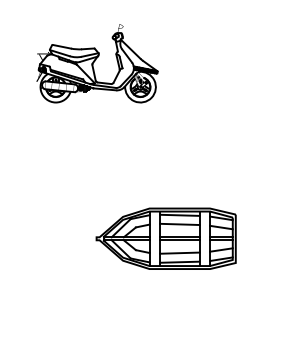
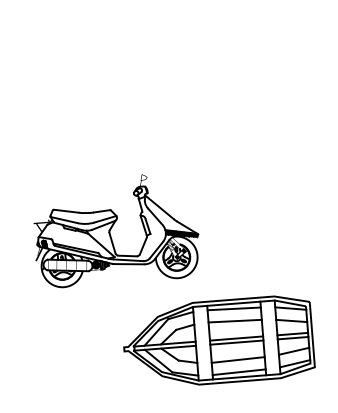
part: (97, 63) -> (116, 230), moved

